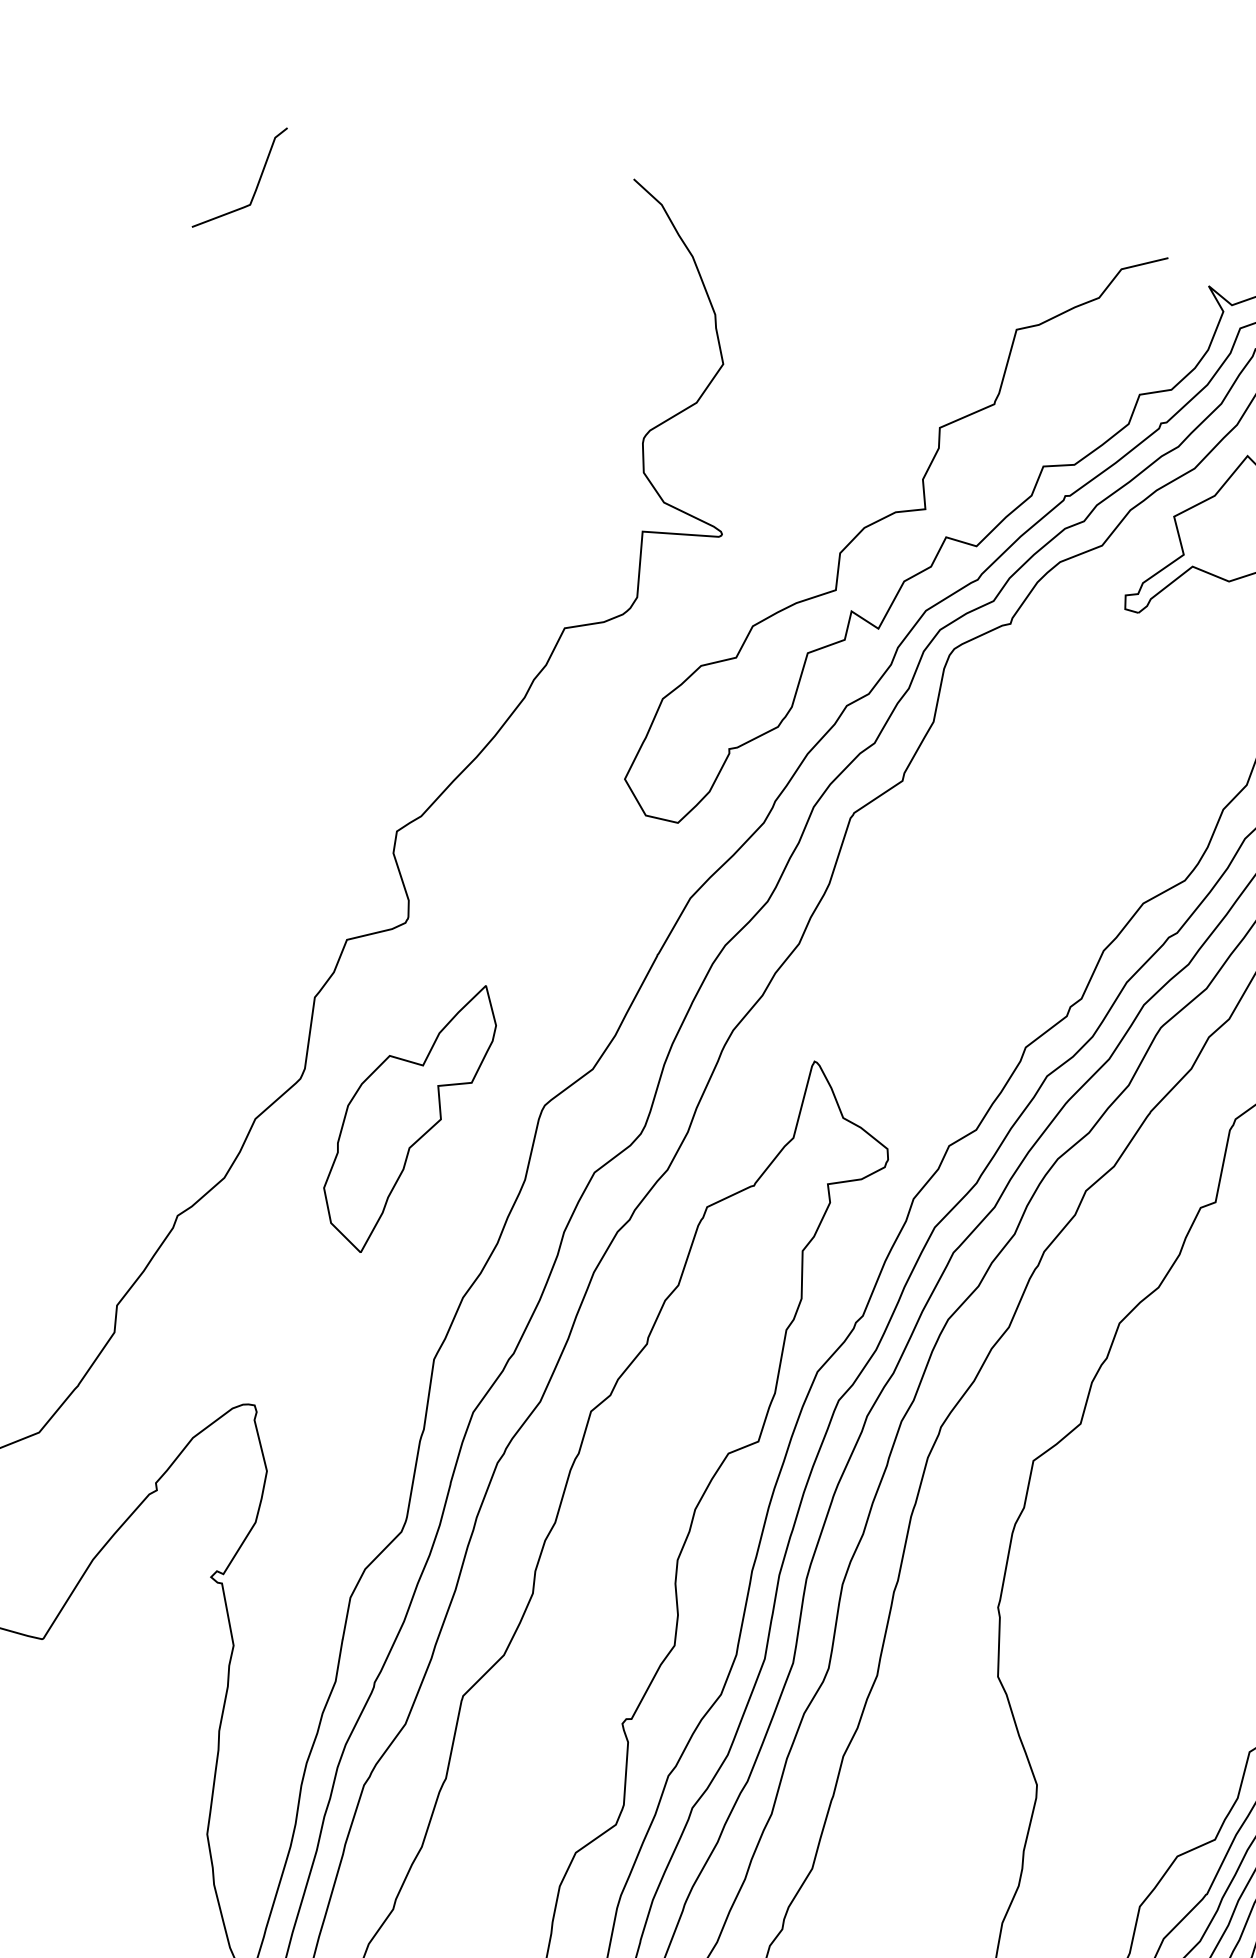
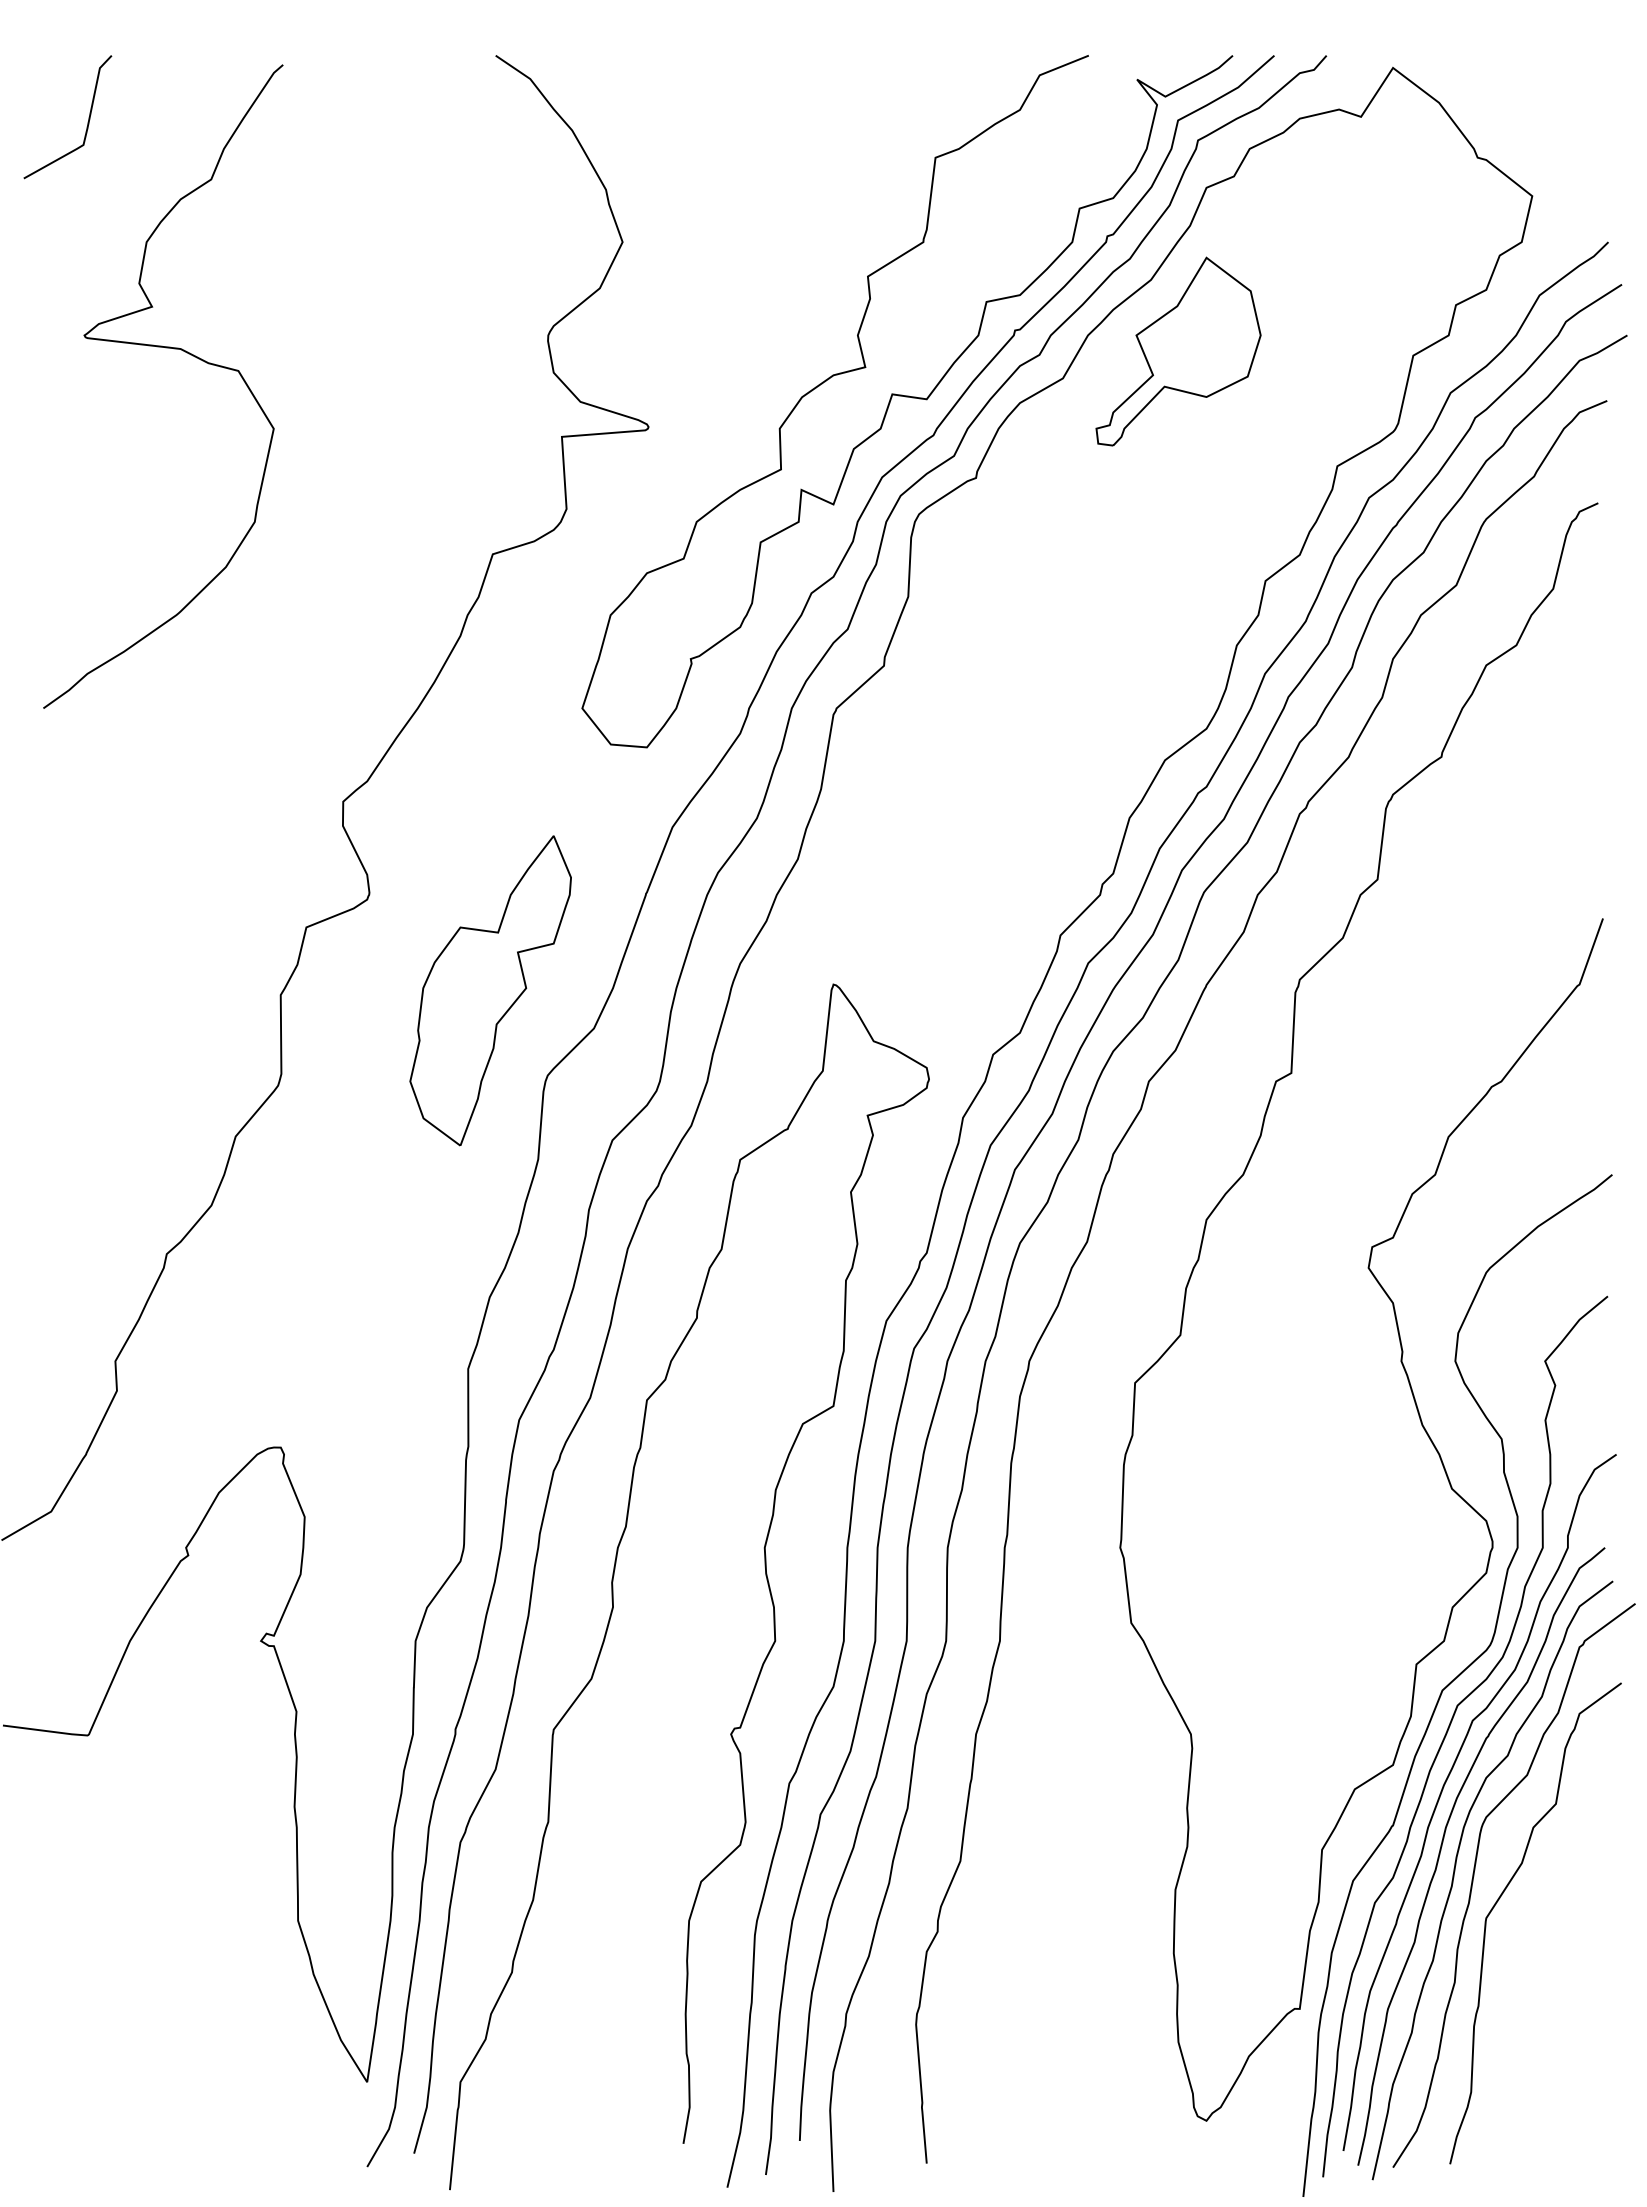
curve: (297, 399) -> (165, 348), added
part: (408, 1116) -> (490, 990), moved

